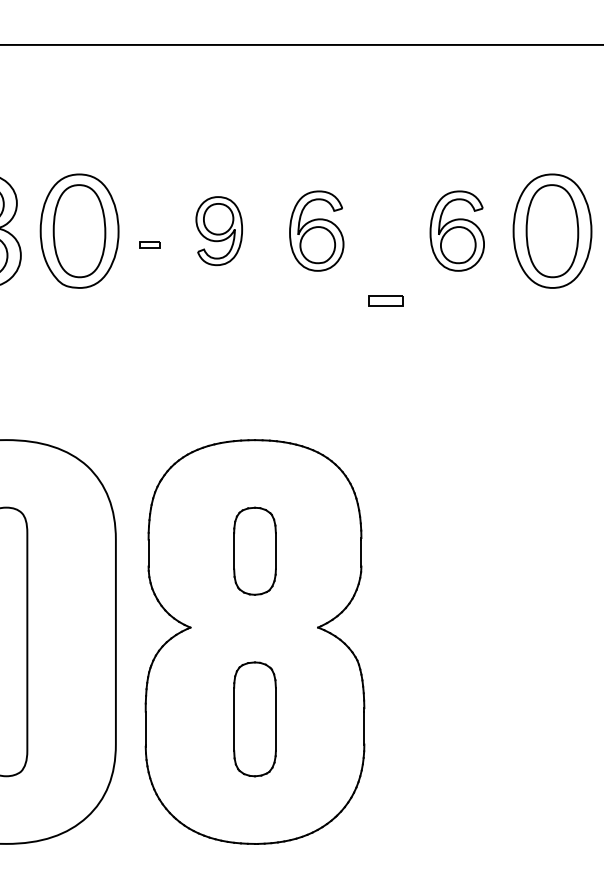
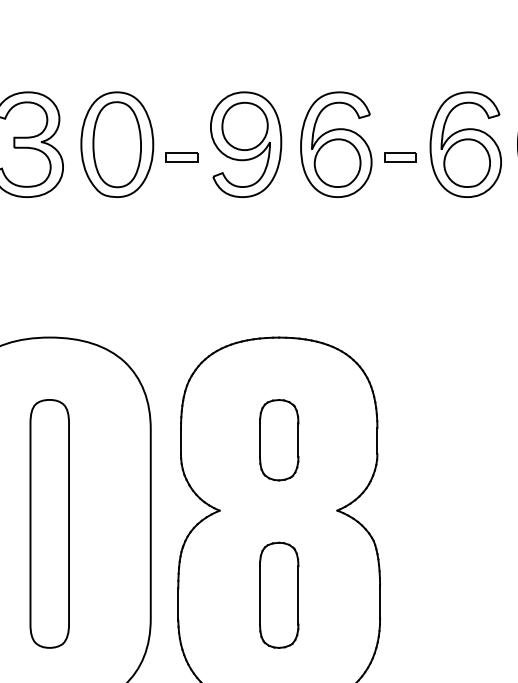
part: (219, 230) -> (246, 144), size x1.67
part: (316, 230) -> (335, 144), size x1.43
part: (457, 230) -> (466, 144), size x1.43
part: (149, 244) -> (181, 157), size x1.67
part: (385, 300) -> (399, 157), moved

